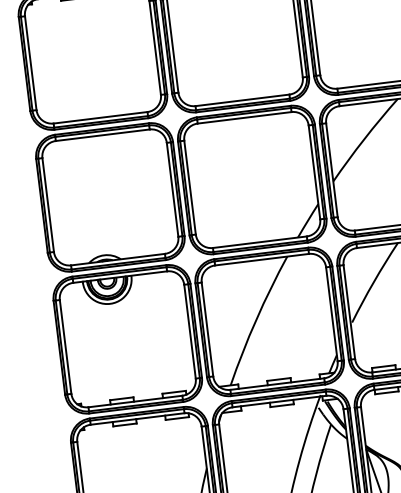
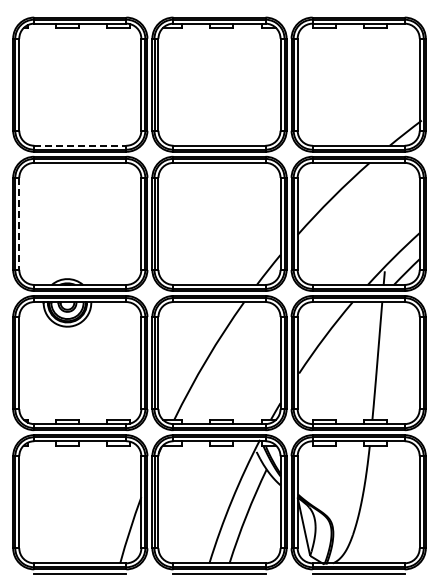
line: (100, 117) -> (80, 145), solid -> dashed
line: (48, 205) -> (19, 224), solid -> dashed

